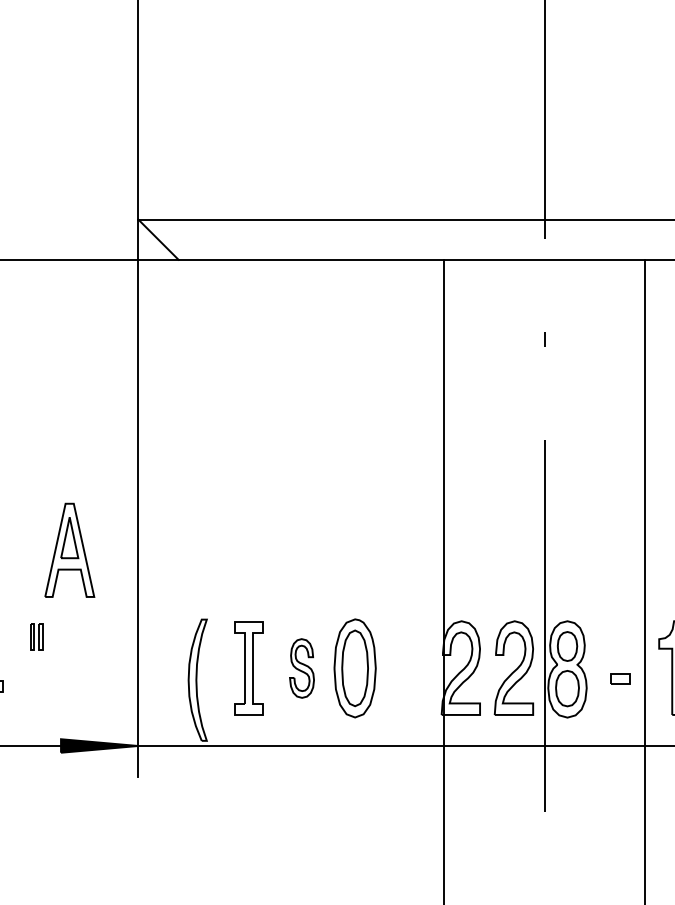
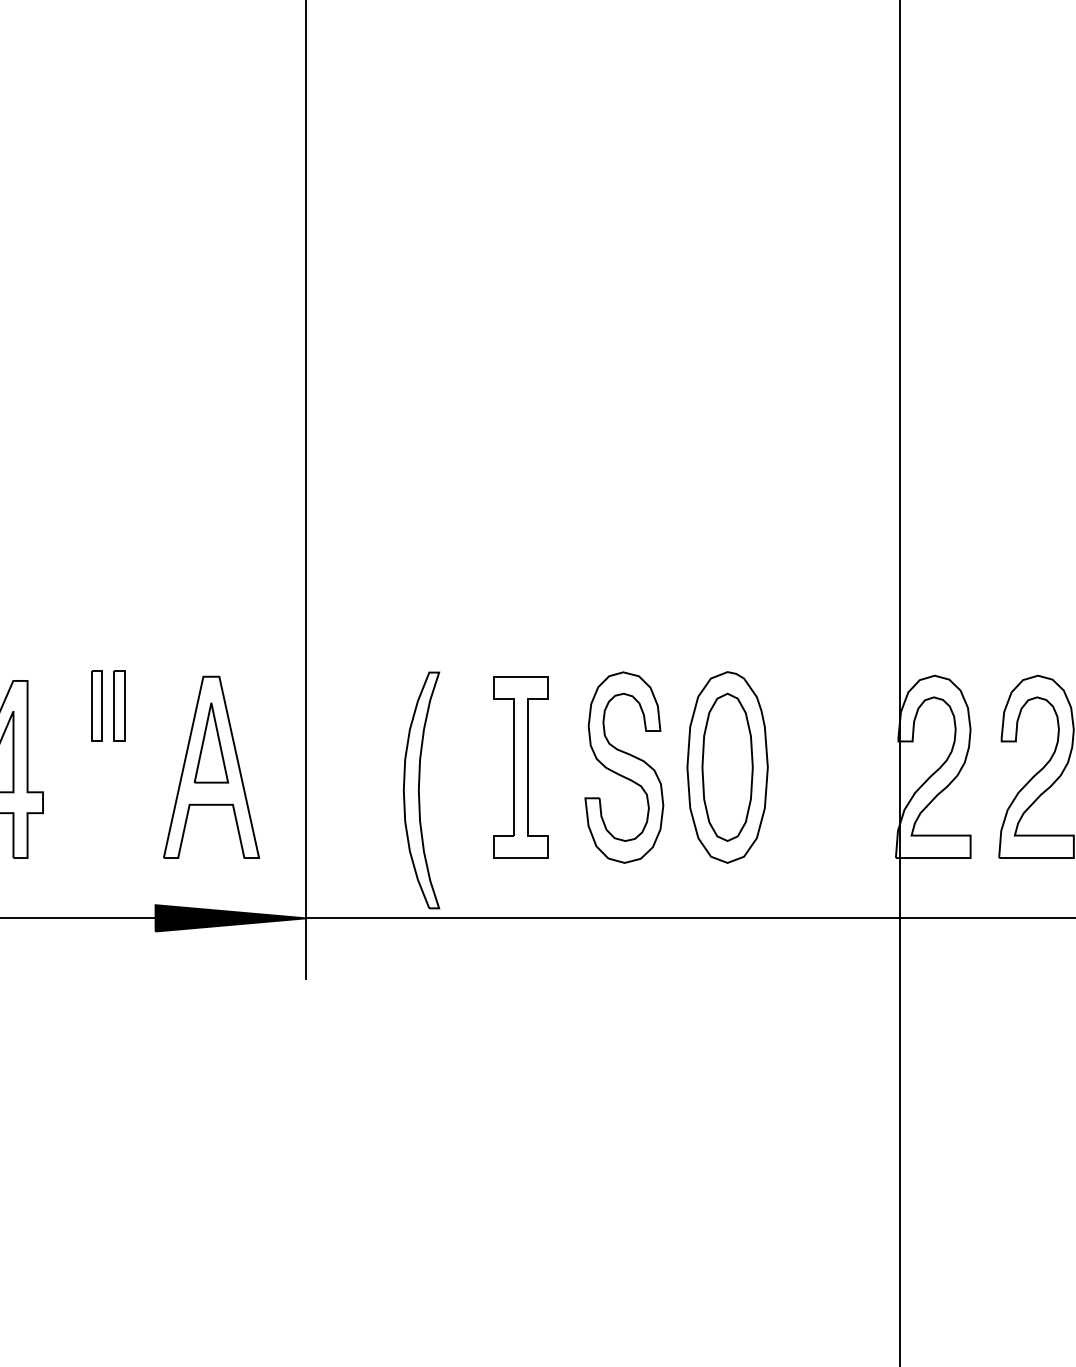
part: (69, 549) -> (210, 765), moved
part: (36, 636) -> (107, 705), size x1.43
part: (301, 668) -> (623, 767), size x1.67

